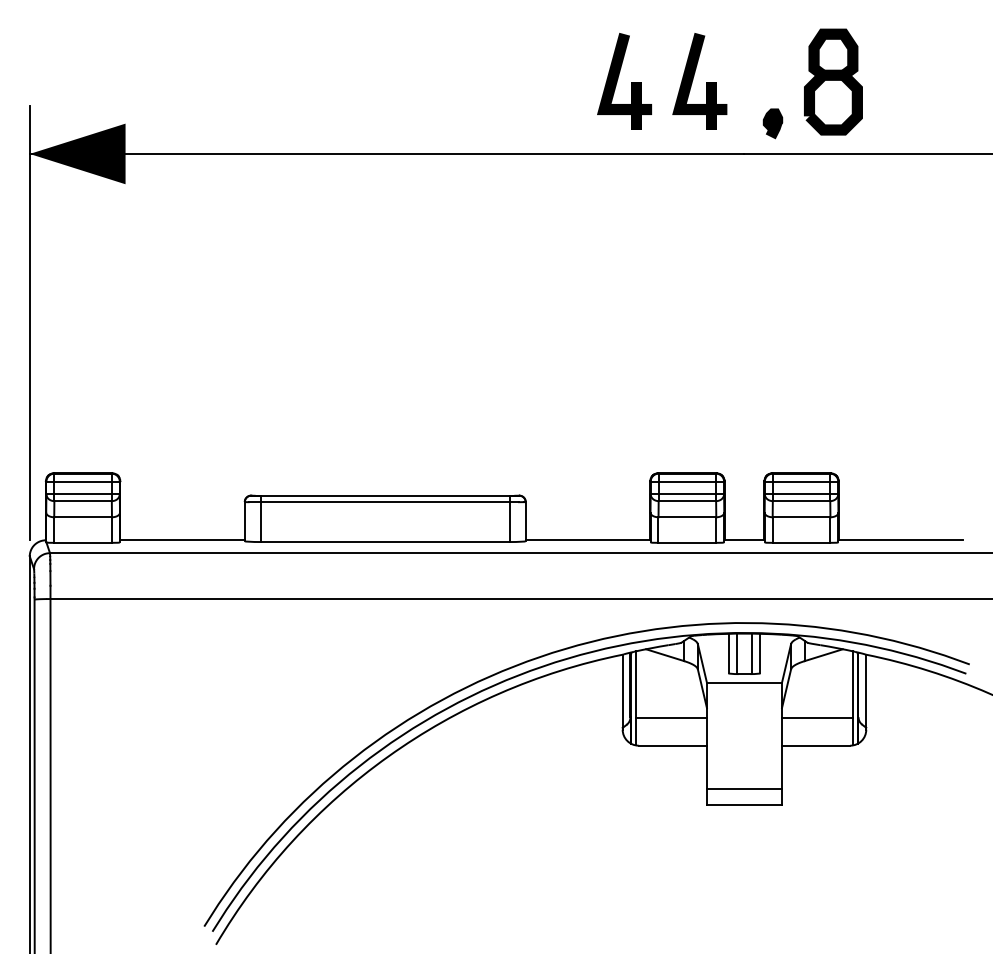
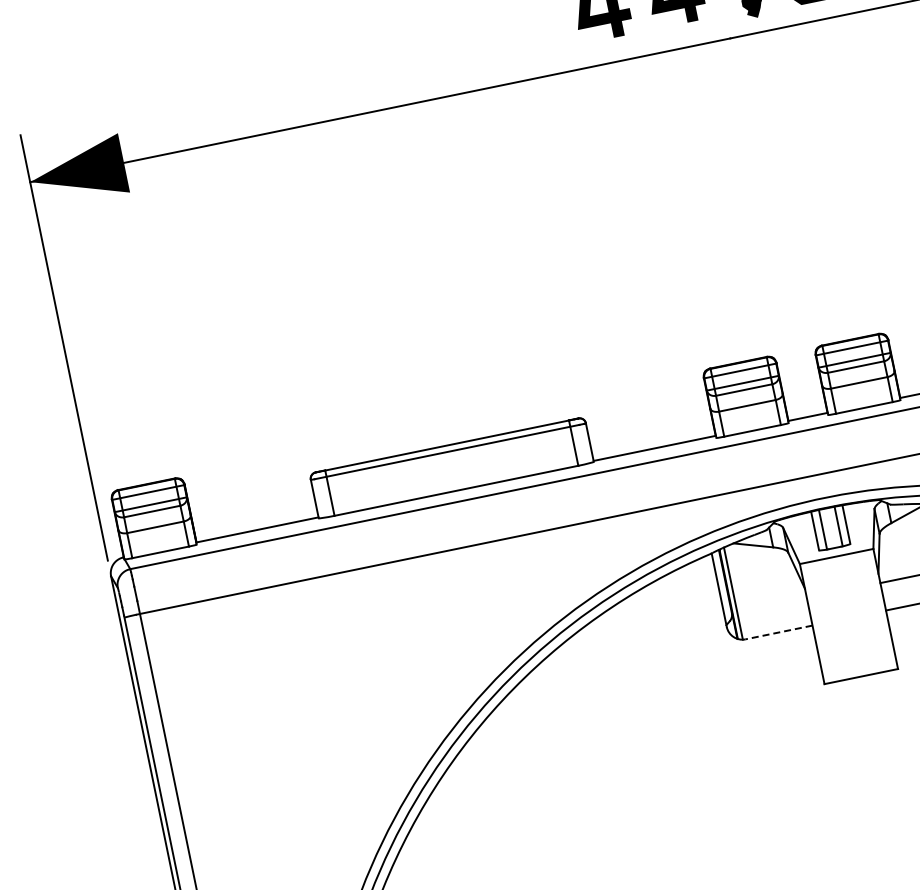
line: (670, 717) -> (771, 605), removed
line: (672, 745) -> (778, 632), solid -> dashed
line: (744, 789) -> (858, 661), removed

